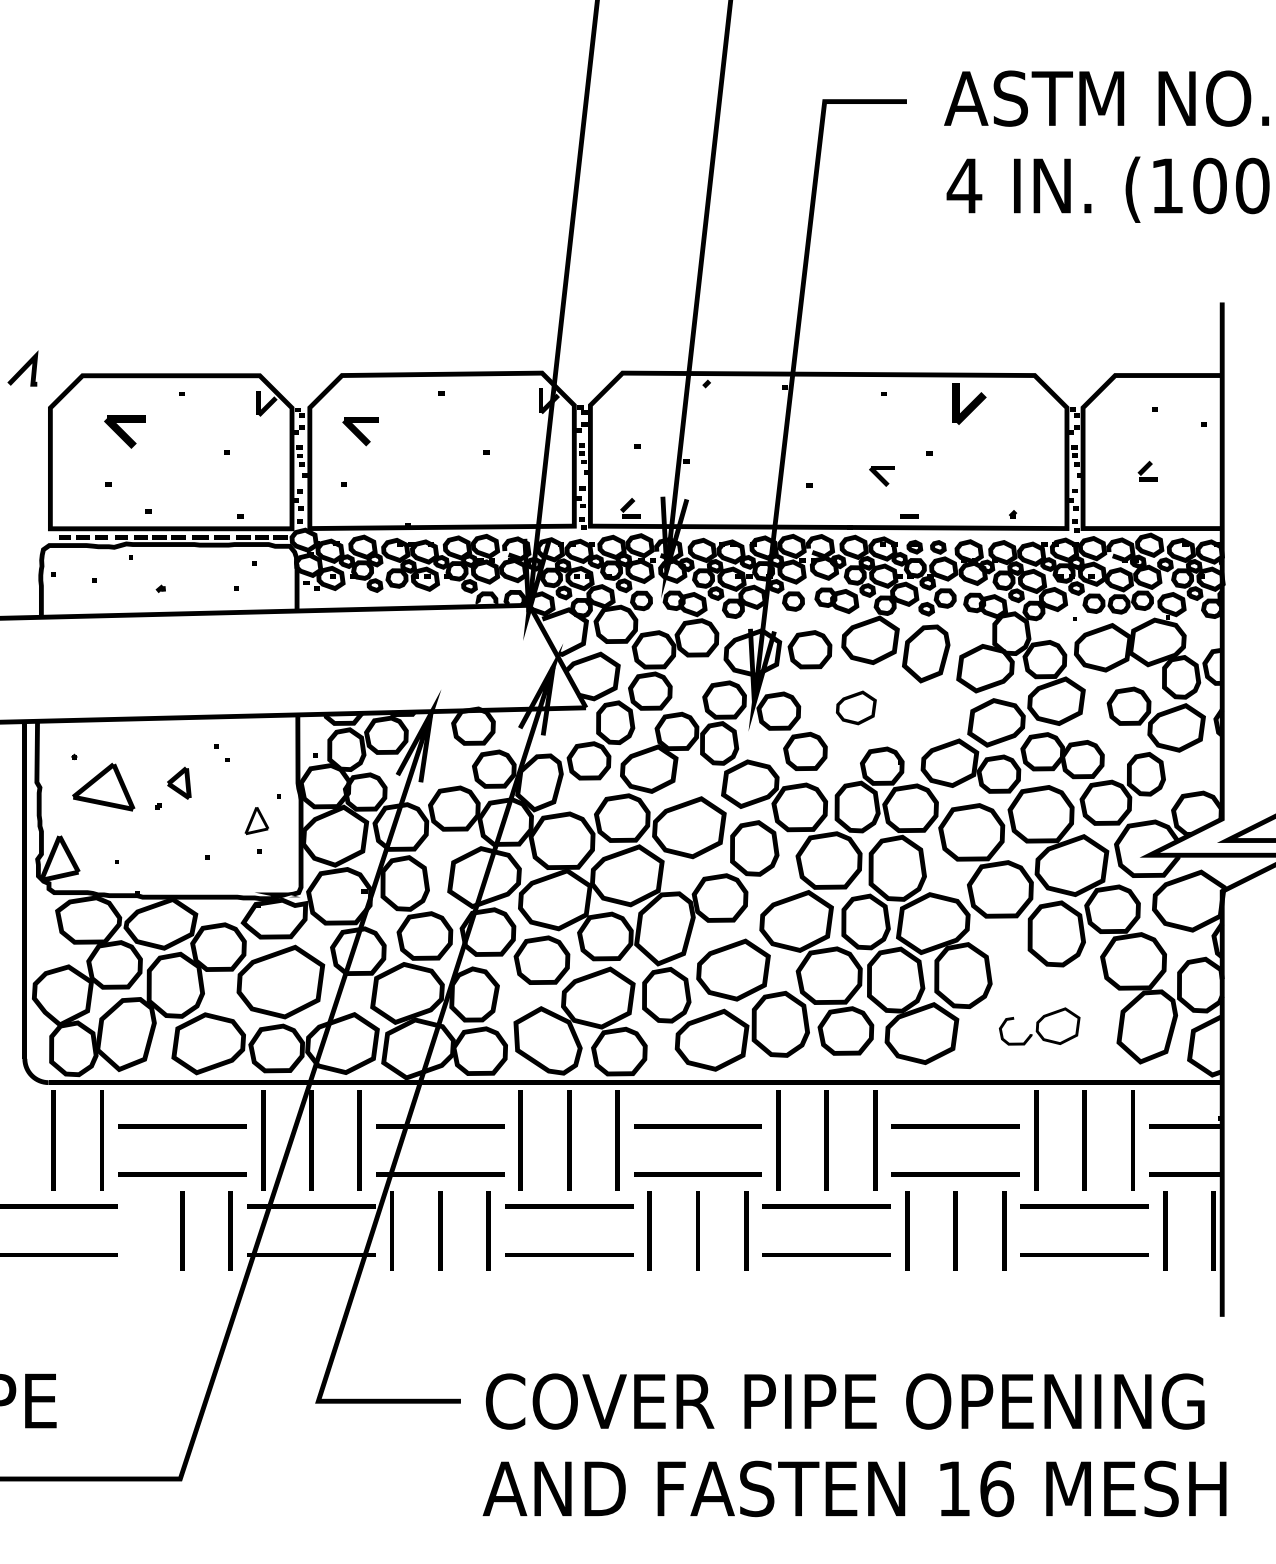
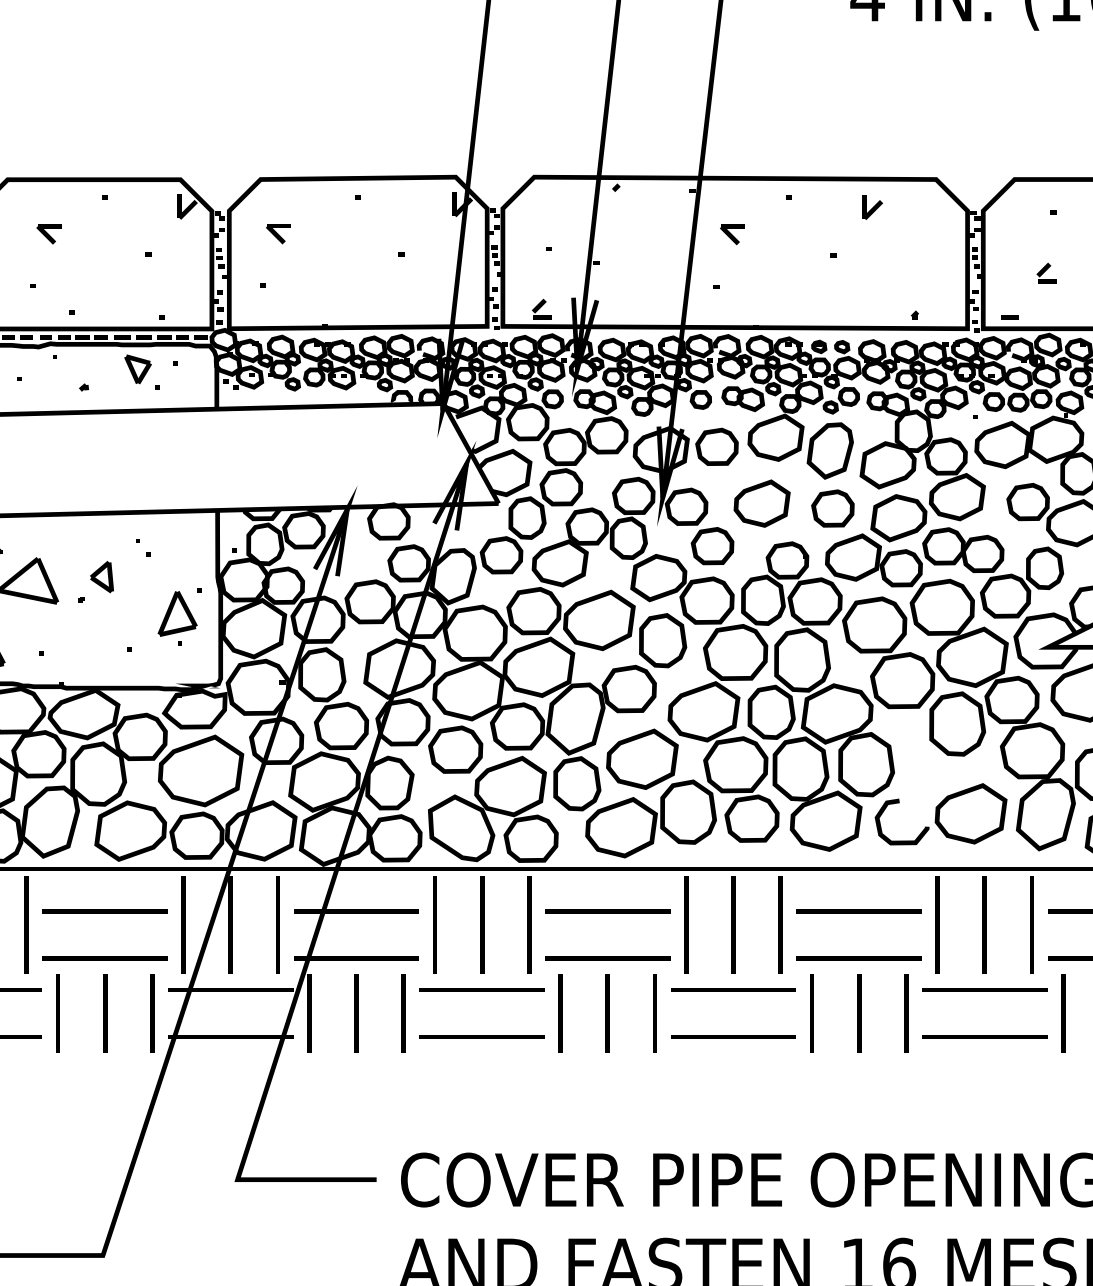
part: (969, 403) -> (872, 206), size x0.62
part: (124, 431) -> (48, 234), size x0.62
part: (359, 431) -> (277, 234), size x0.71
part: (881, 476) -> (732, 235), moved
line: (909, 516) -> (1010, 316), moved
part: (216, 570) -> (138, 369), added
part: (856, 707) -> (762, 503), size x1.43
part: (928, 712) -> (832, 508), added
part: (256, 820) -> (177, 613), size x1.67
part: (1039, 1026) -> (940, 814), size x1.67
line: (134, 1230) -> (58, 1013), added

